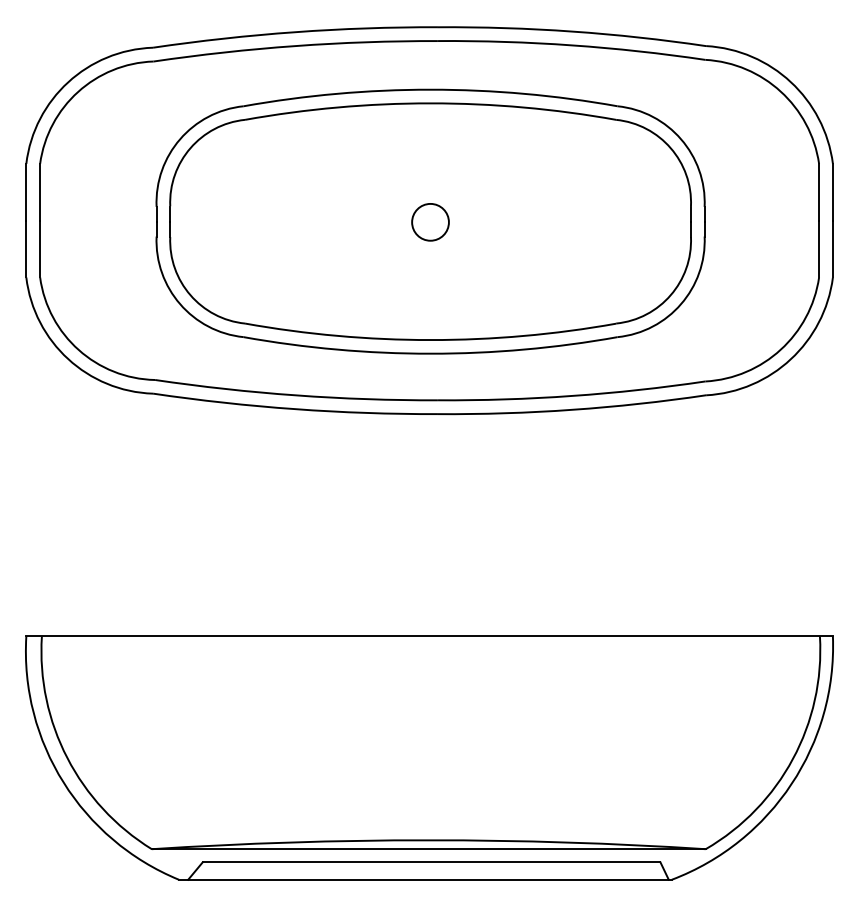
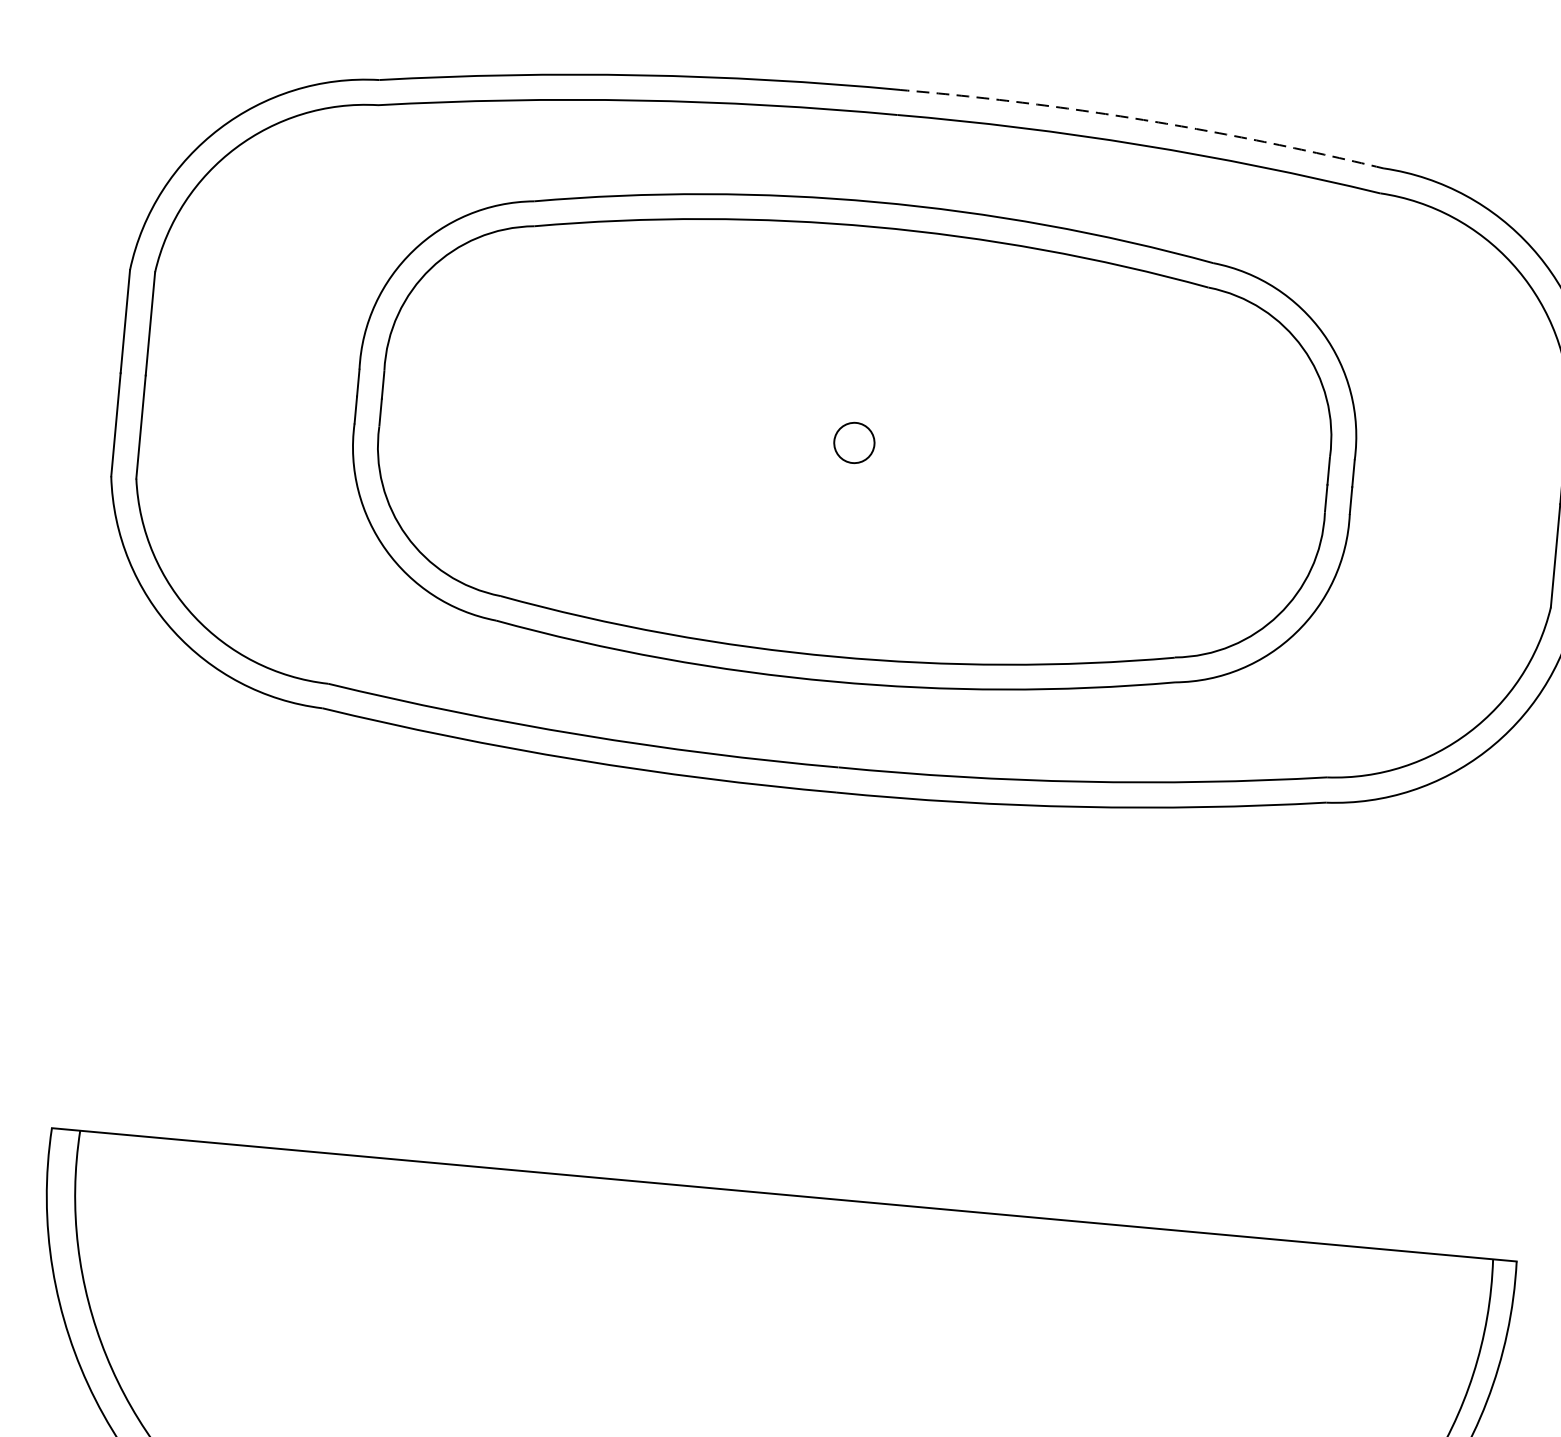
arc: (572, 31) -> (1143, 119), solid -> dashed
circle: (430, 221) -> (854, 441), size x0.6

